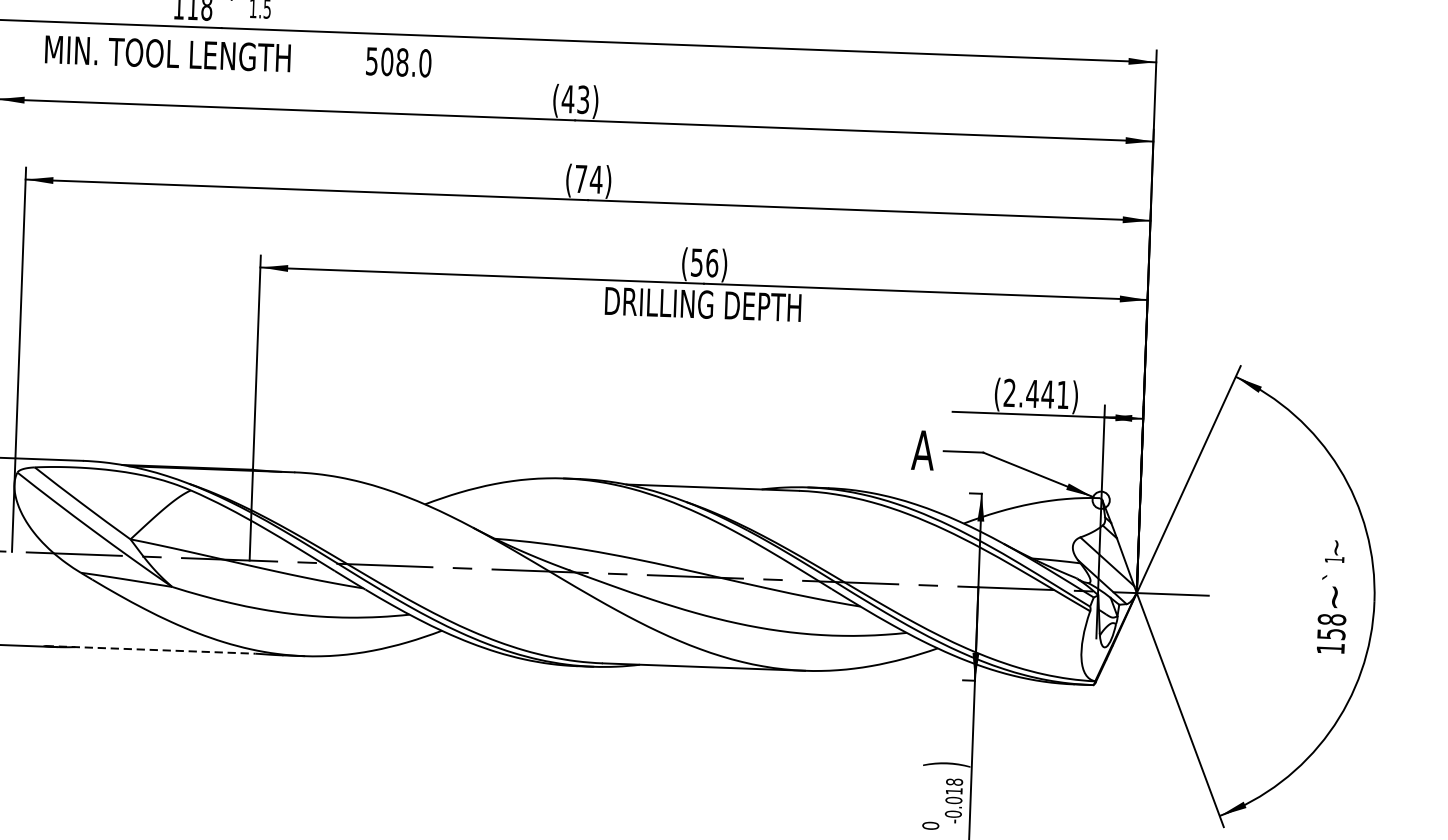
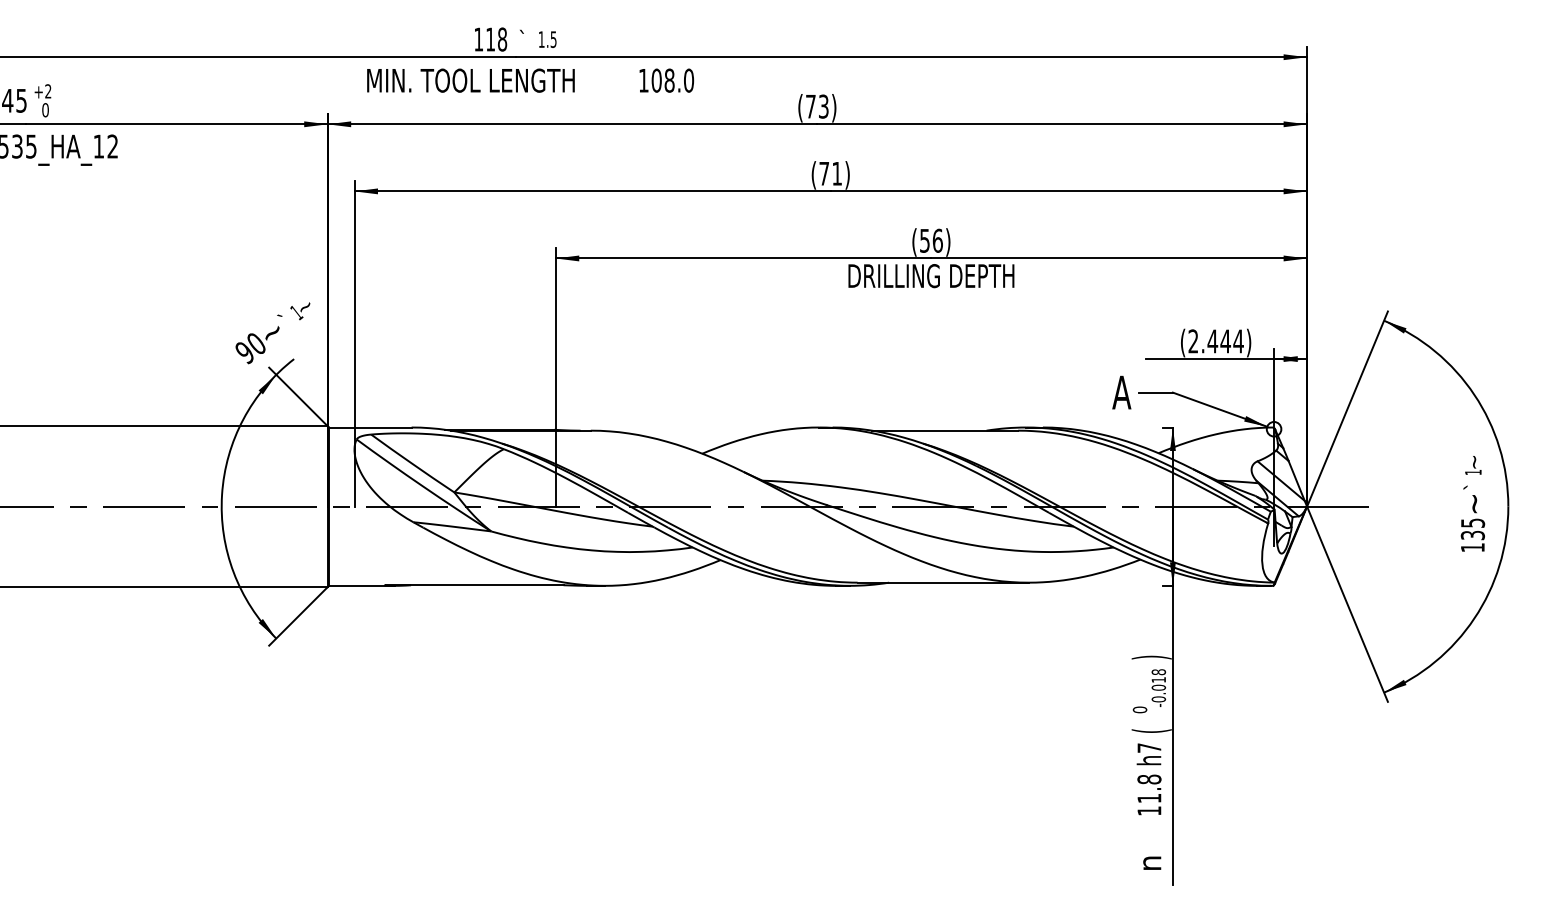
text: (371, 61) -> (643, 80), 508.0 -> 108.0
text: (567, 99) -> (810, 106), (43) -> (73)
text: (595, 179) -> (836, 173), (74) -> (71)
text: (1062, 395) -> (1238, 341), (2.441) -> (2.444)
text: (1331, 626) -> (1472, 528), 158 -> 135
line: (150, 650) -> (474, 585), dashed -> solid

